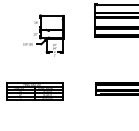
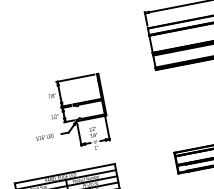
part: (43, 35) -> (69, 116), moved

